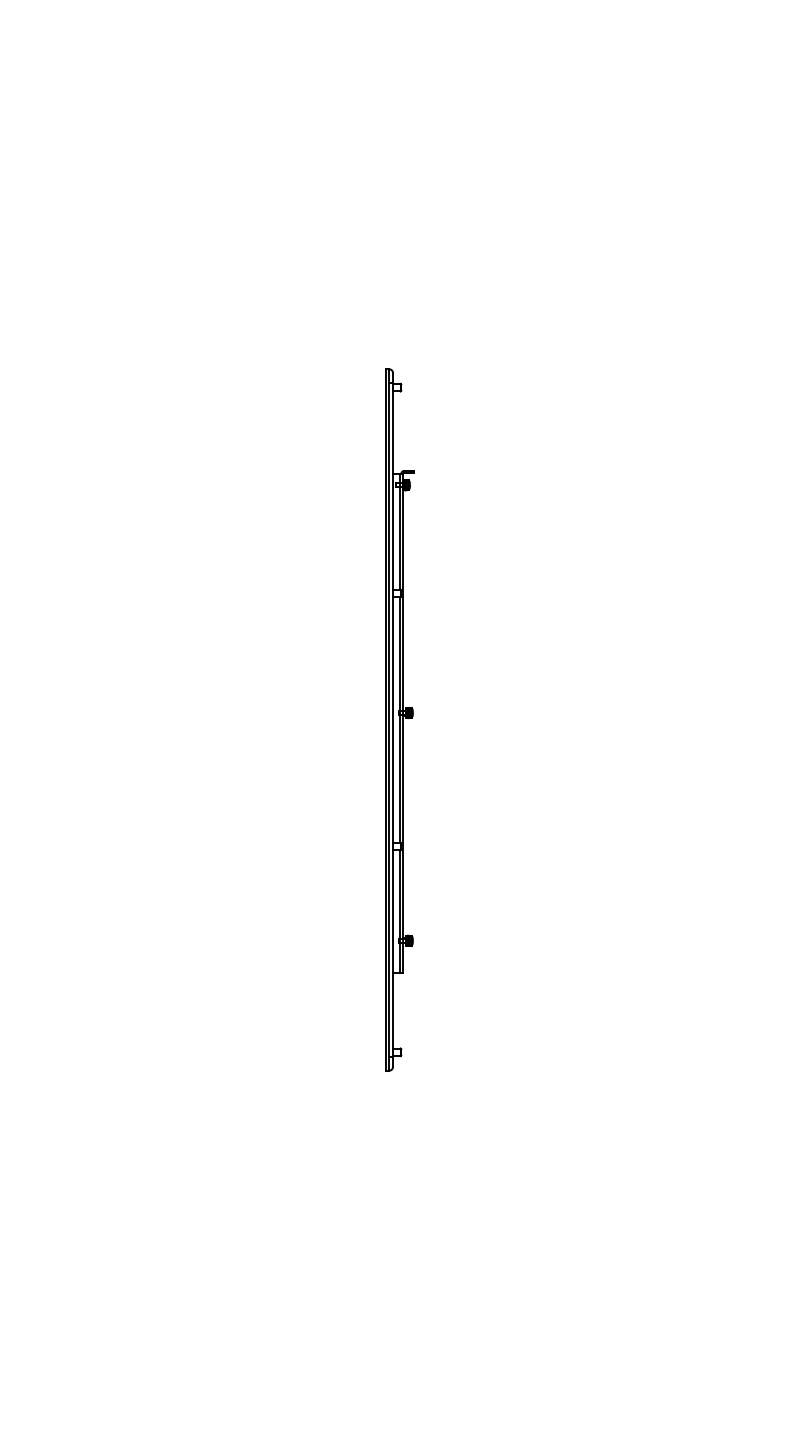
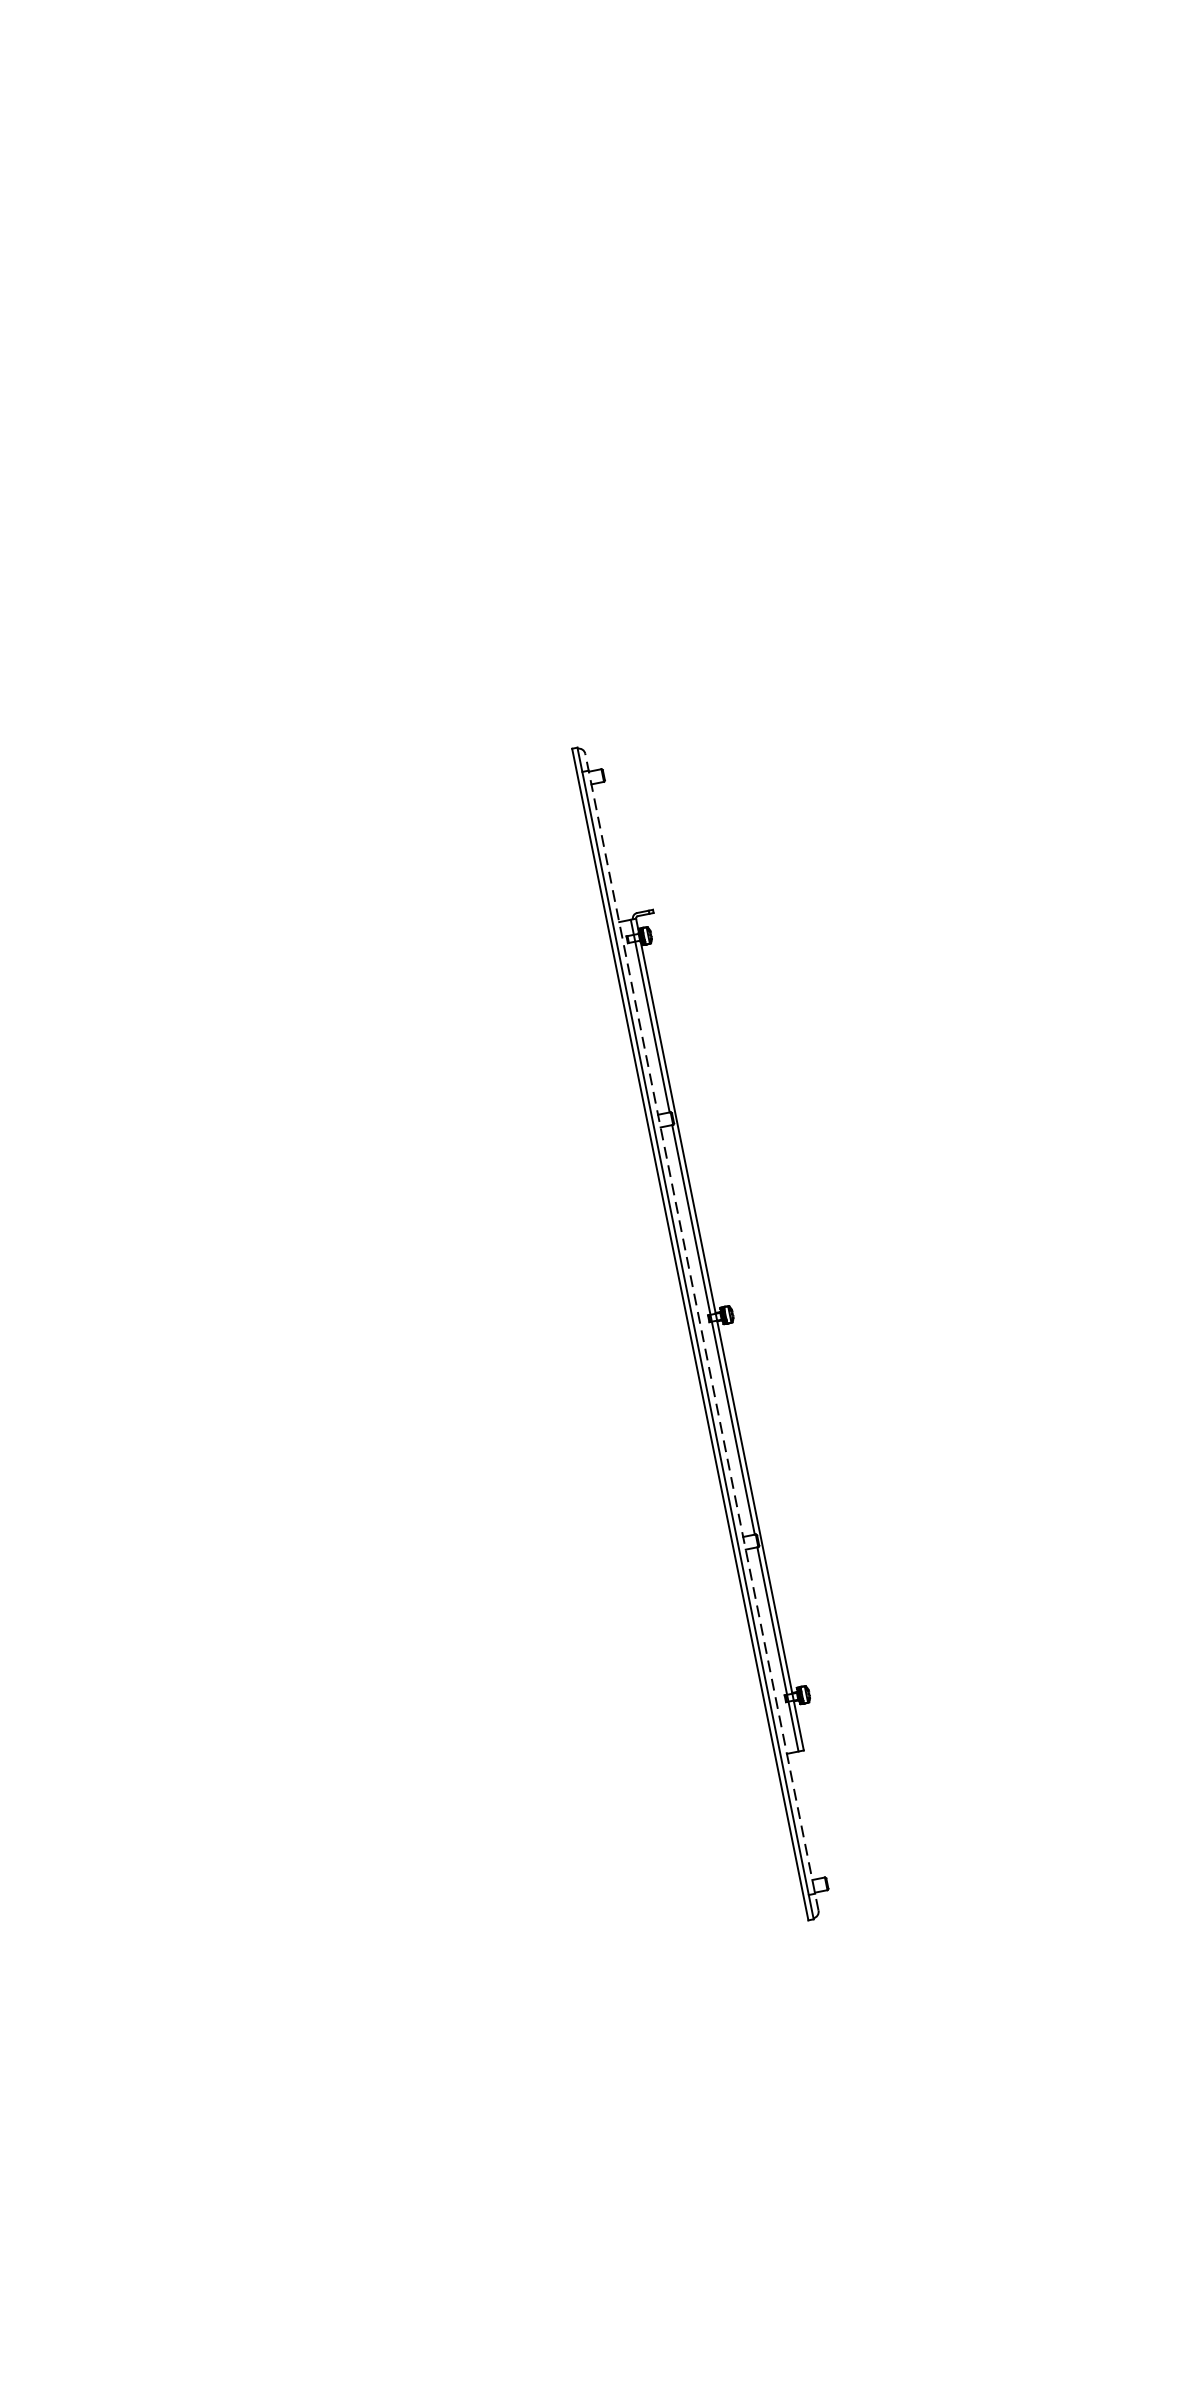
line: (393, 720) -> (702, 1332), solid -> dashed

